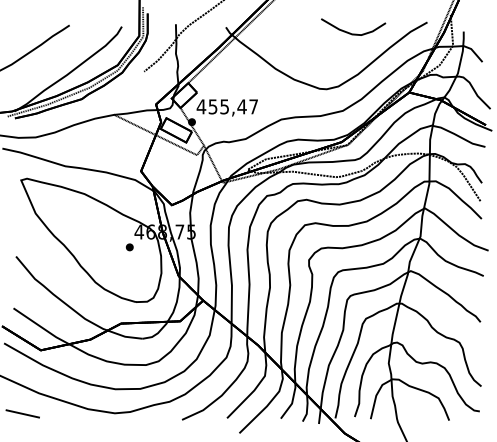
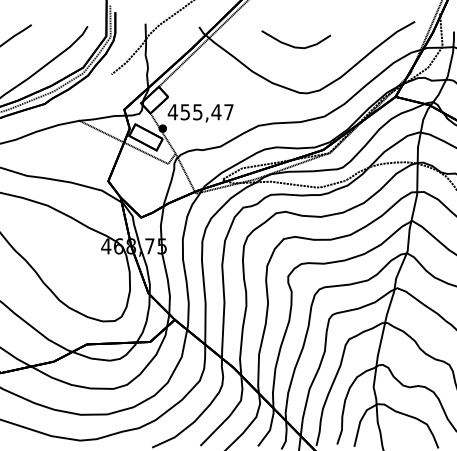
part: (350, 32) -> (292, 45), moved
part: (129, 247) -> (95, 262), removed

